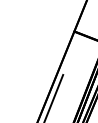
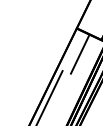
line: (78, 57) -> (79, 54), added

